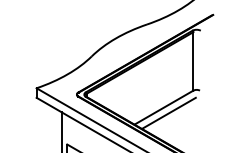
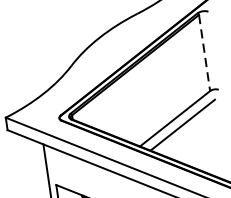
line: (193, 61) -> (204, 53), solid -> dashed

